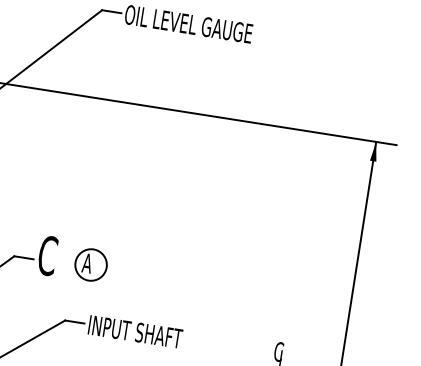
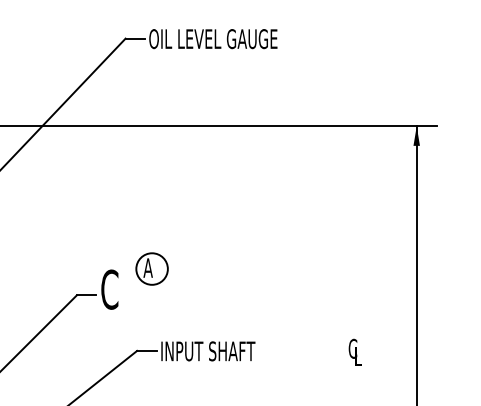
part: (90, 264) -> (151, 268), moved

